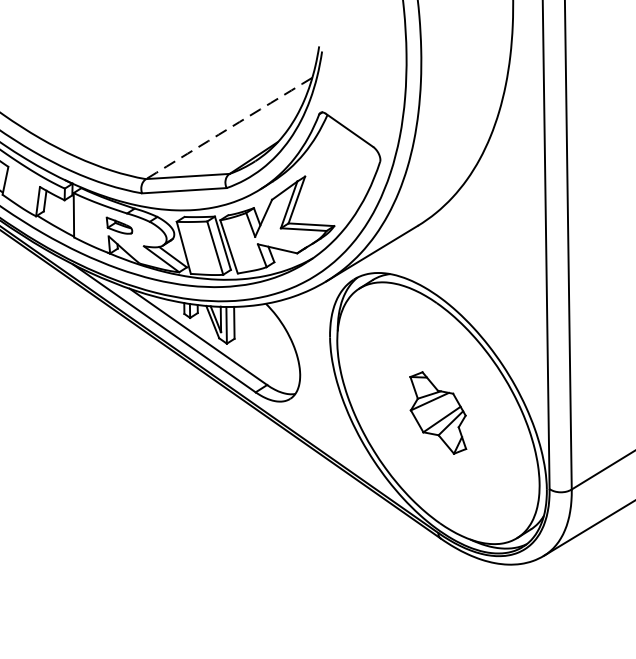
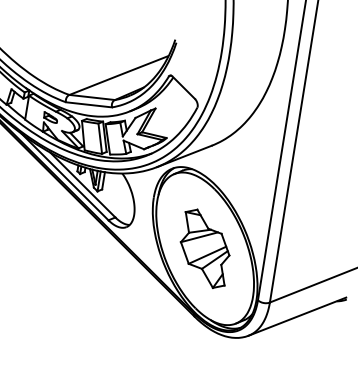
arc: (229, 128) -> (119, 75), dashed -> solid
part: (437, 412) -> (204, 248), size x1.67

